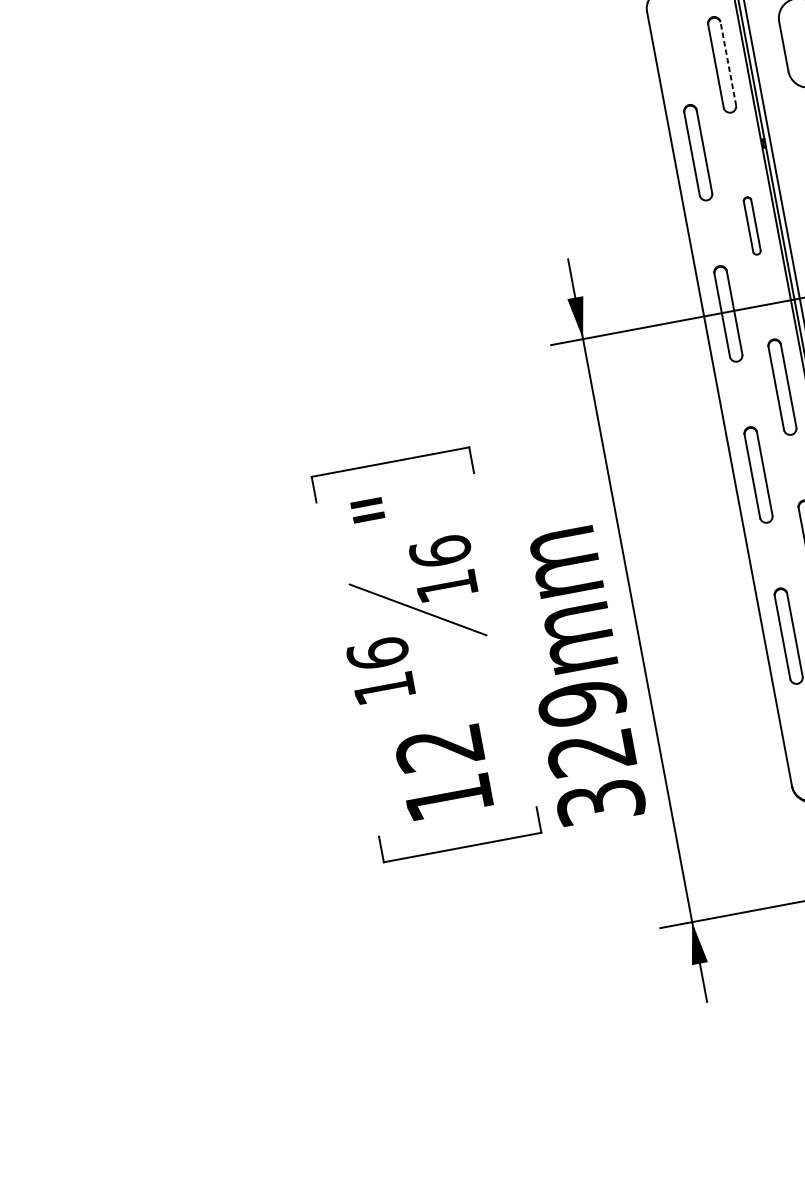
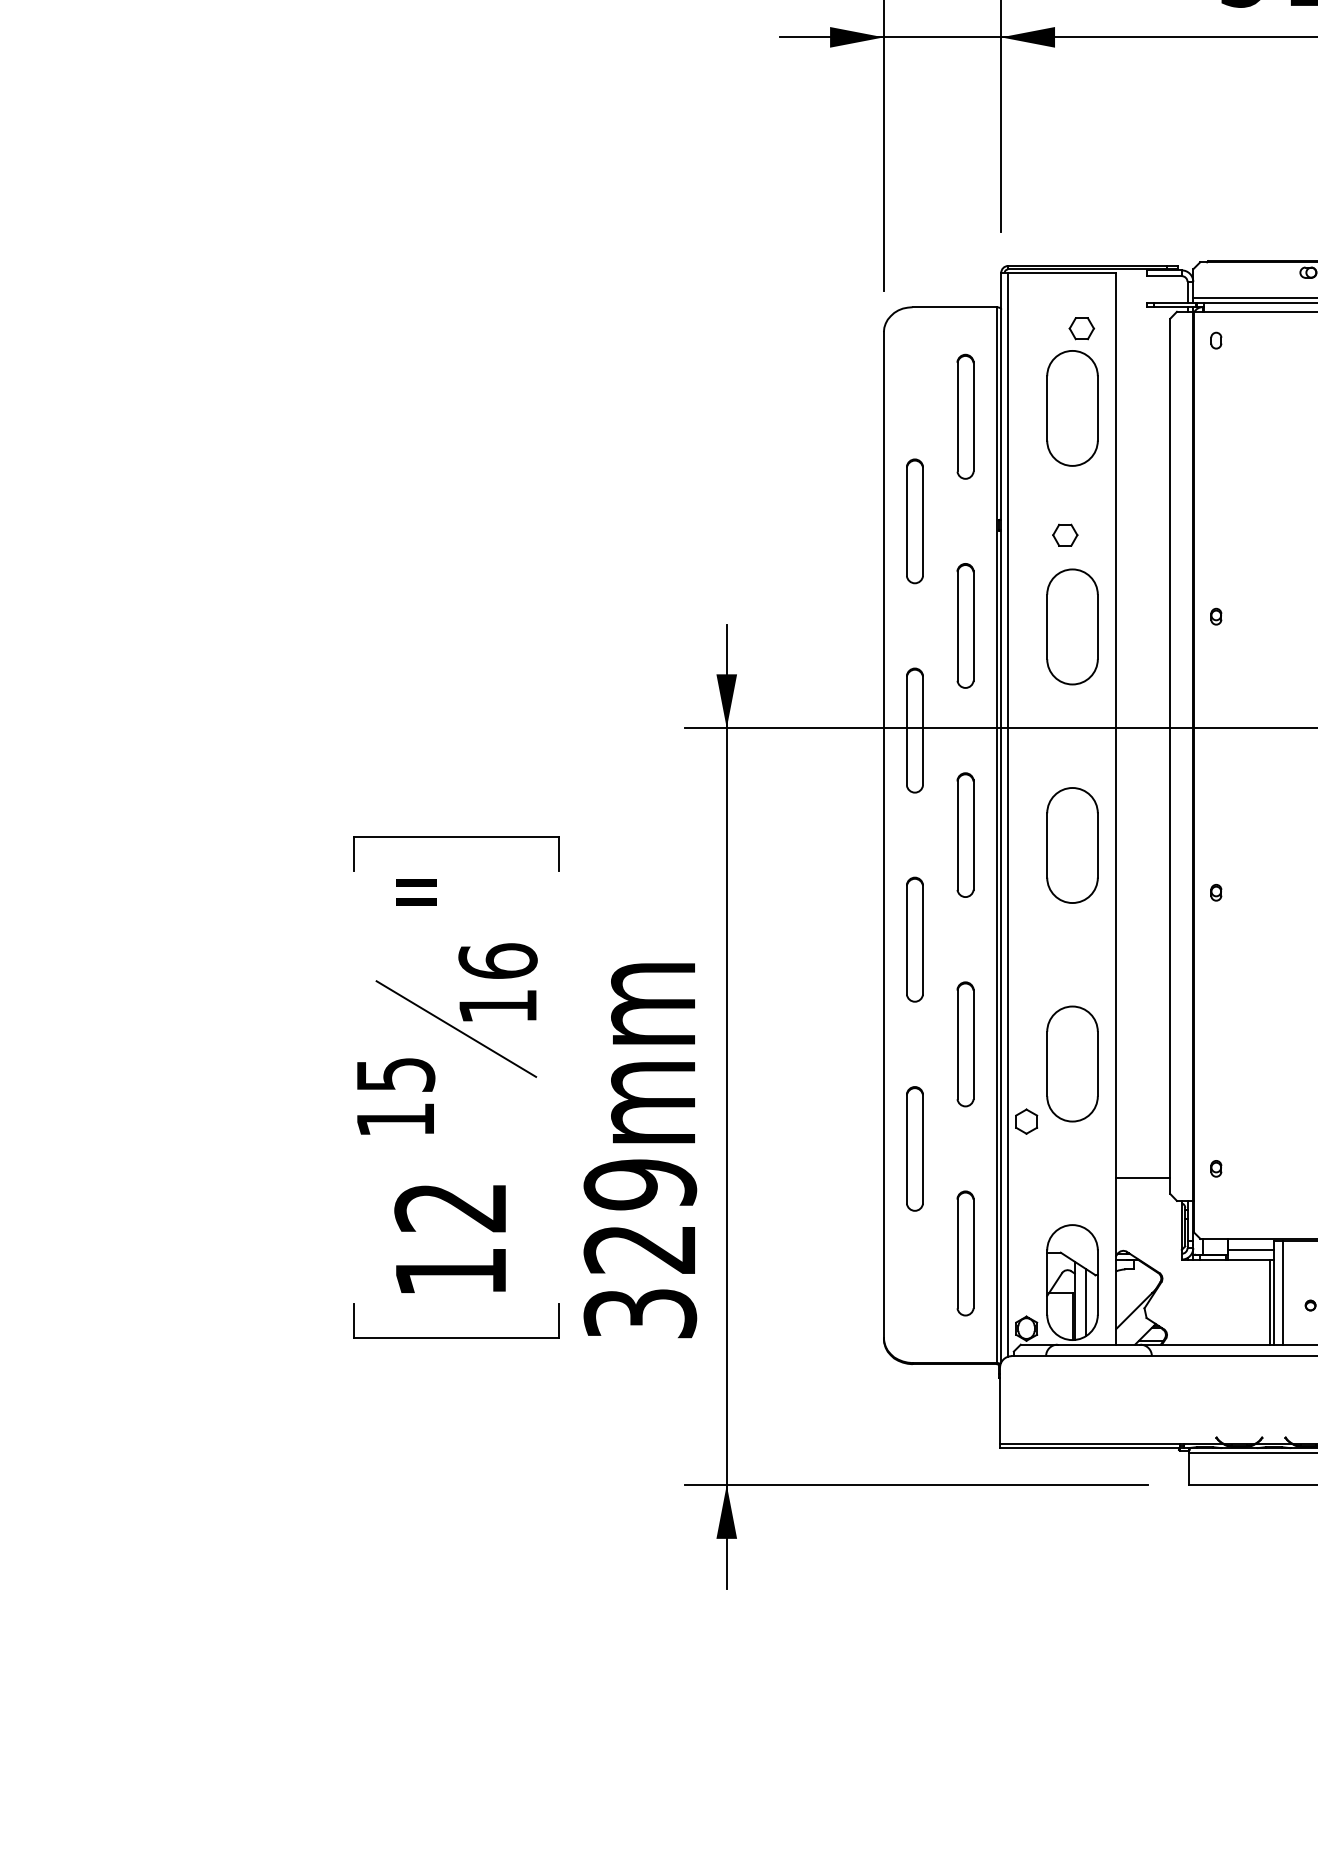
line: (728, 63) -> (973, 416), dashed -> solid
part: (752, 225) -> (965, 625), size x1.67
text: (377, 653) -> (395, 1074), 16 -> 15

